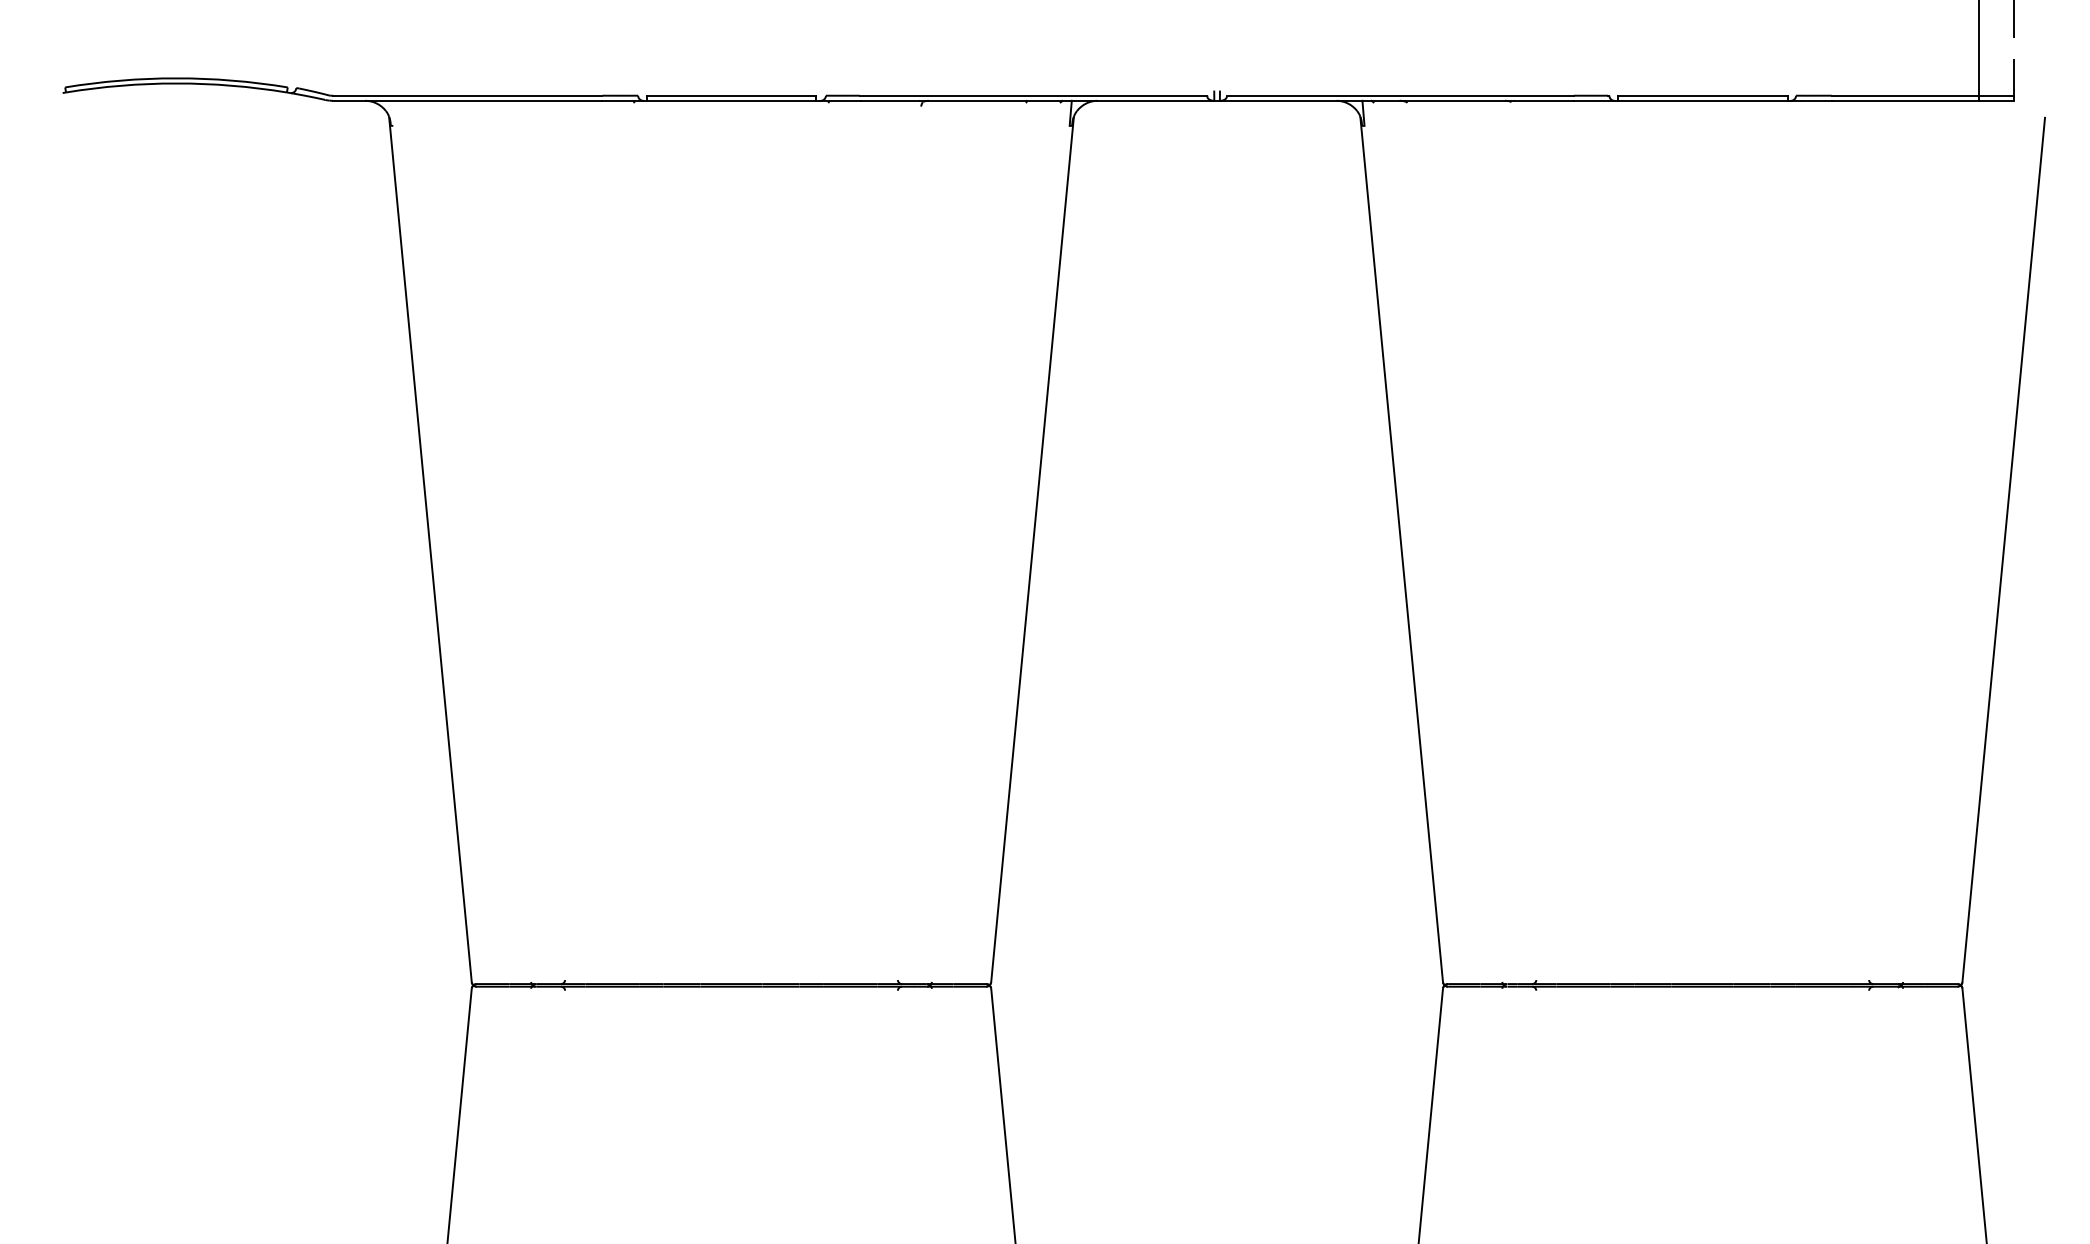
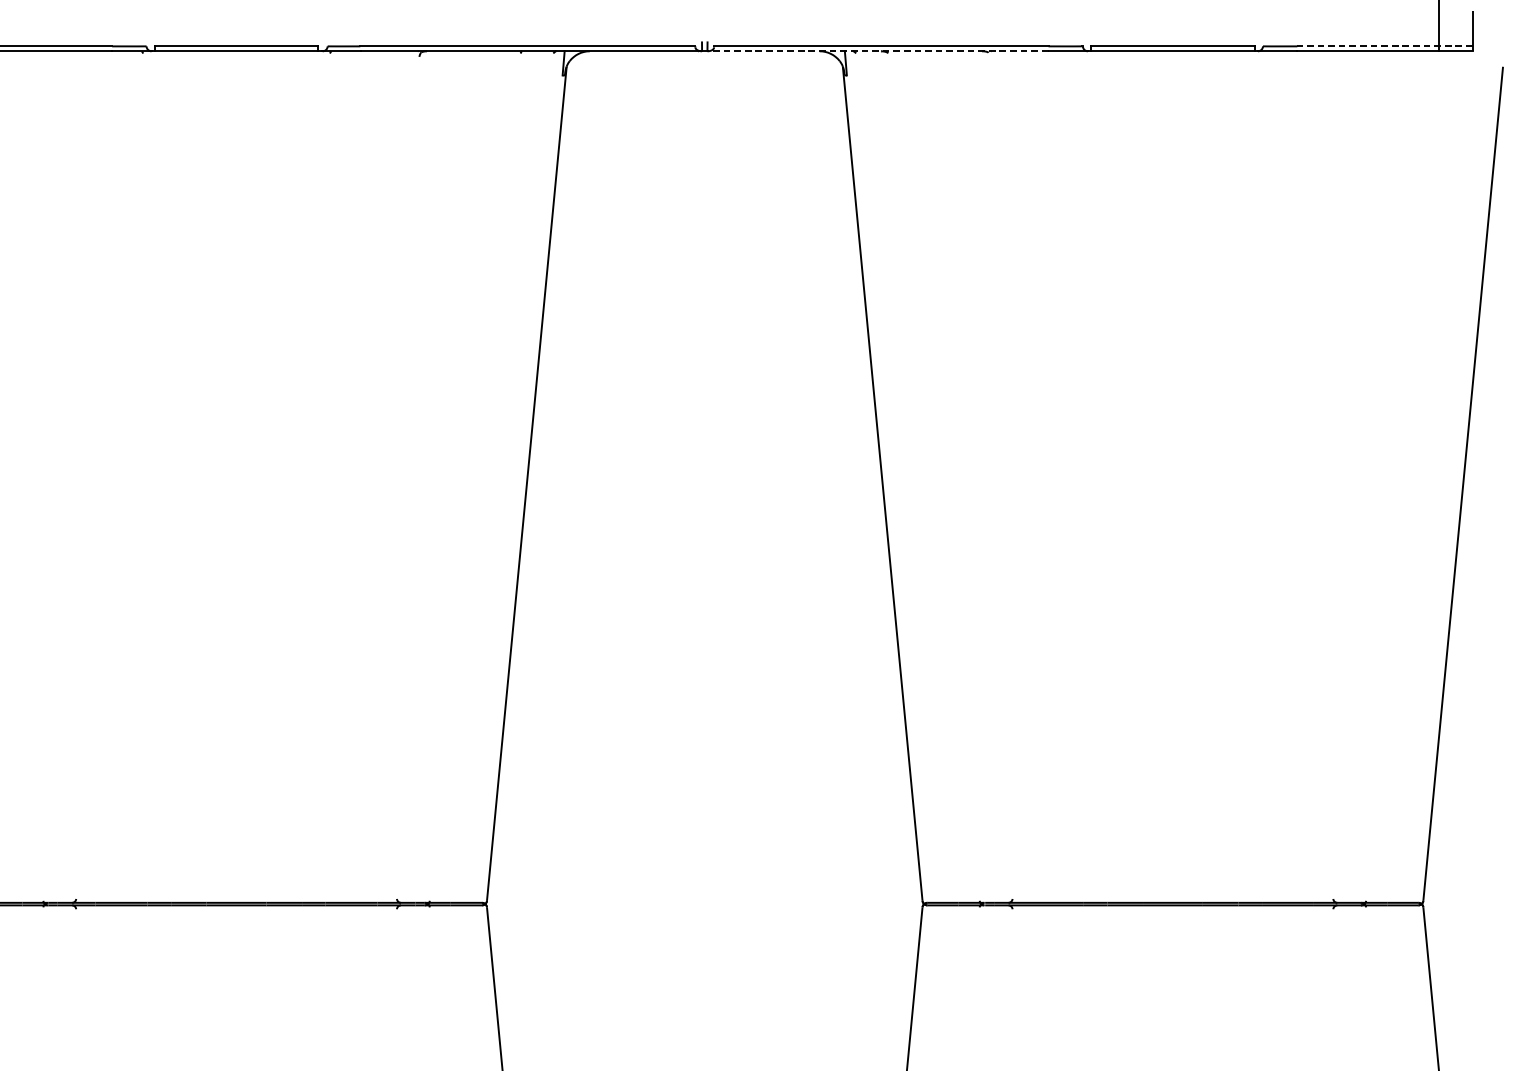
line: (1922, 95) -> (1384, 46), solid -> dashed
line: (1396, 100) -> (877, 50), solid -> dashed

